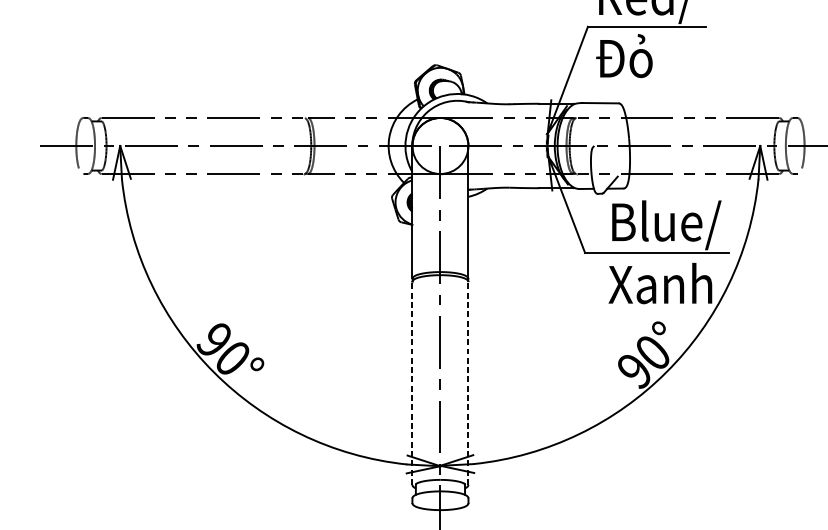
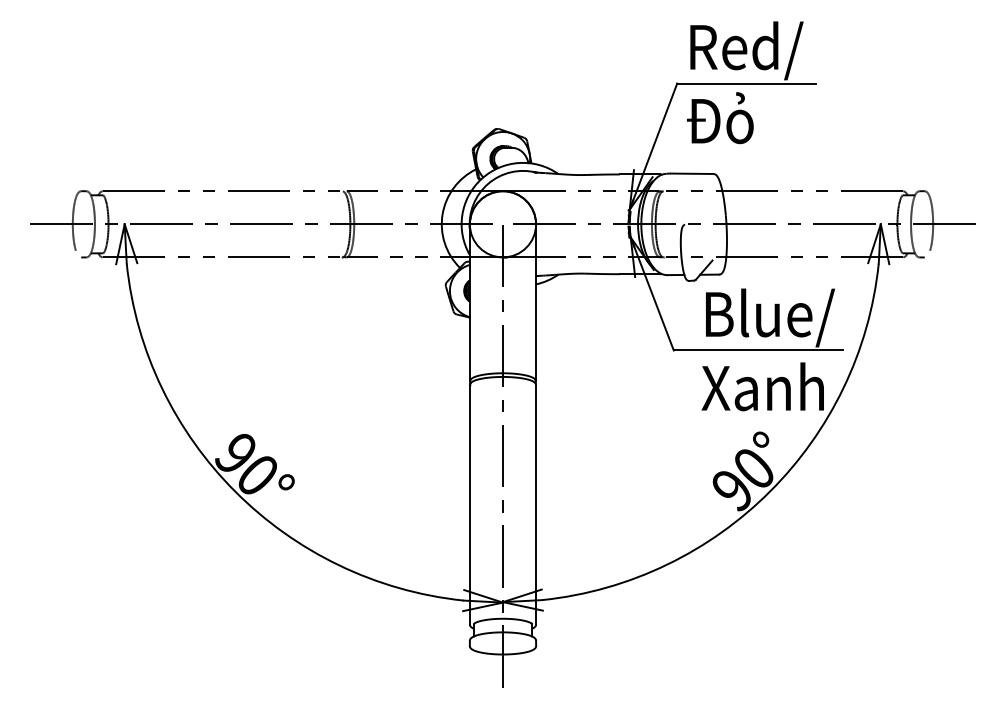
line: (412, 383) -> (469, 504), dashed -> solid
line: (468, 383) -> (536, 504), dashed -> solid

